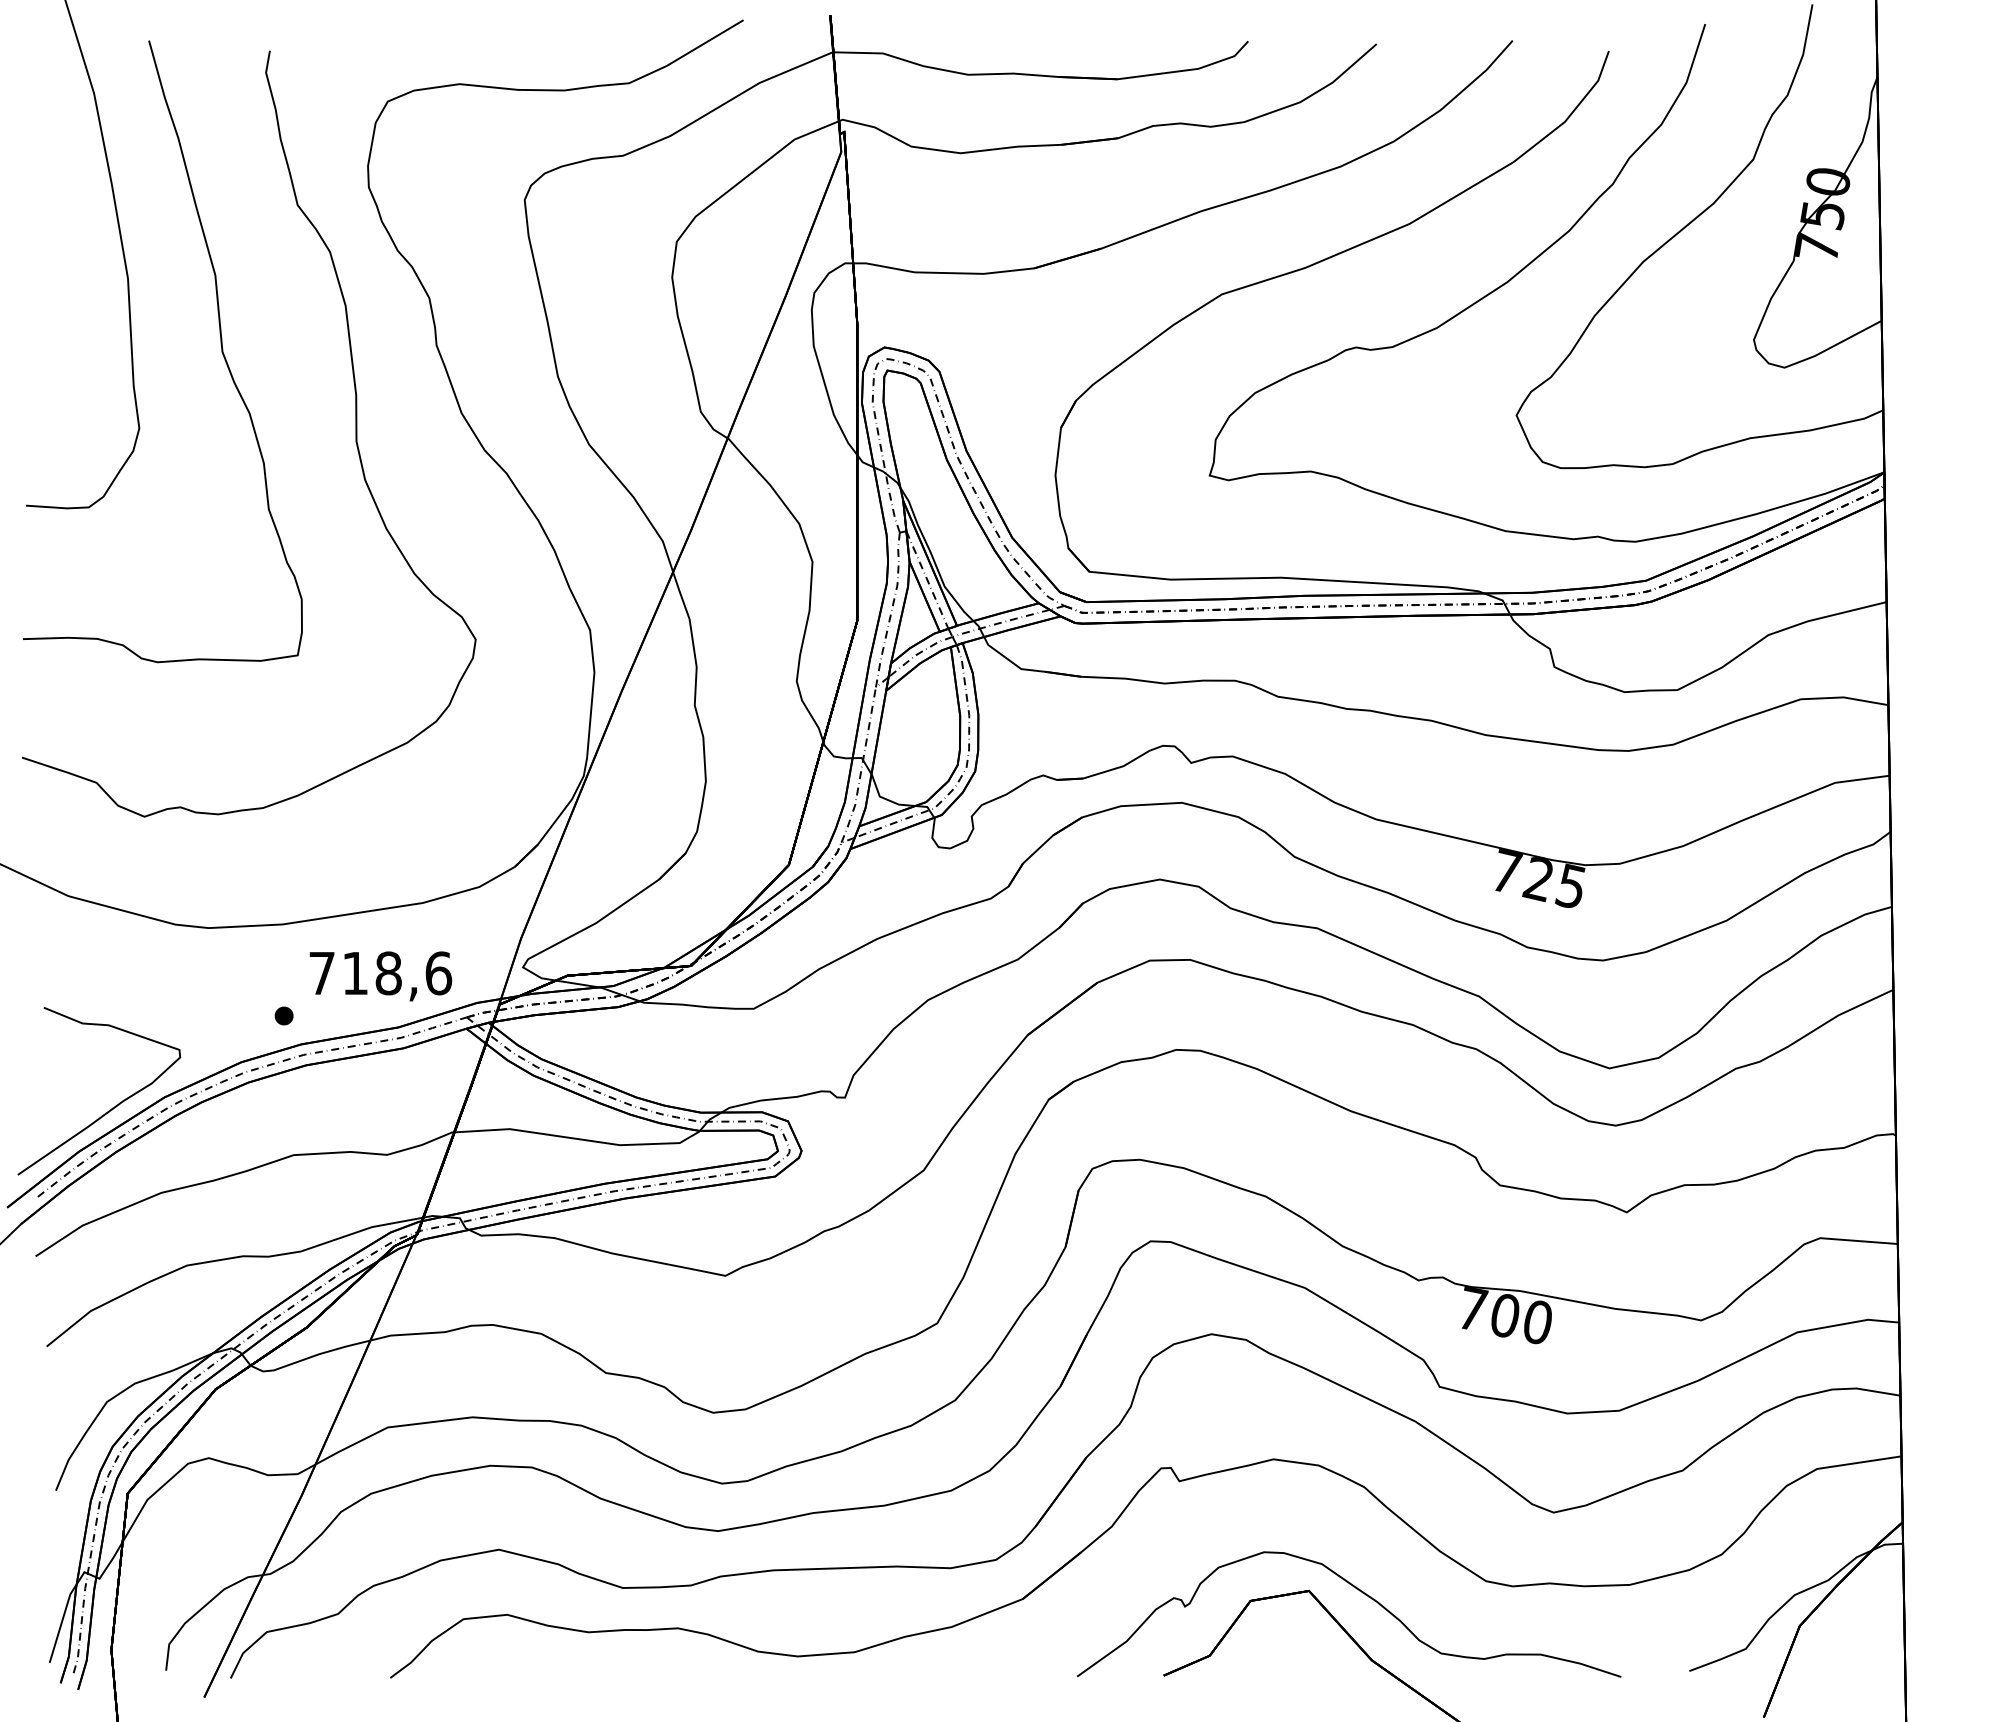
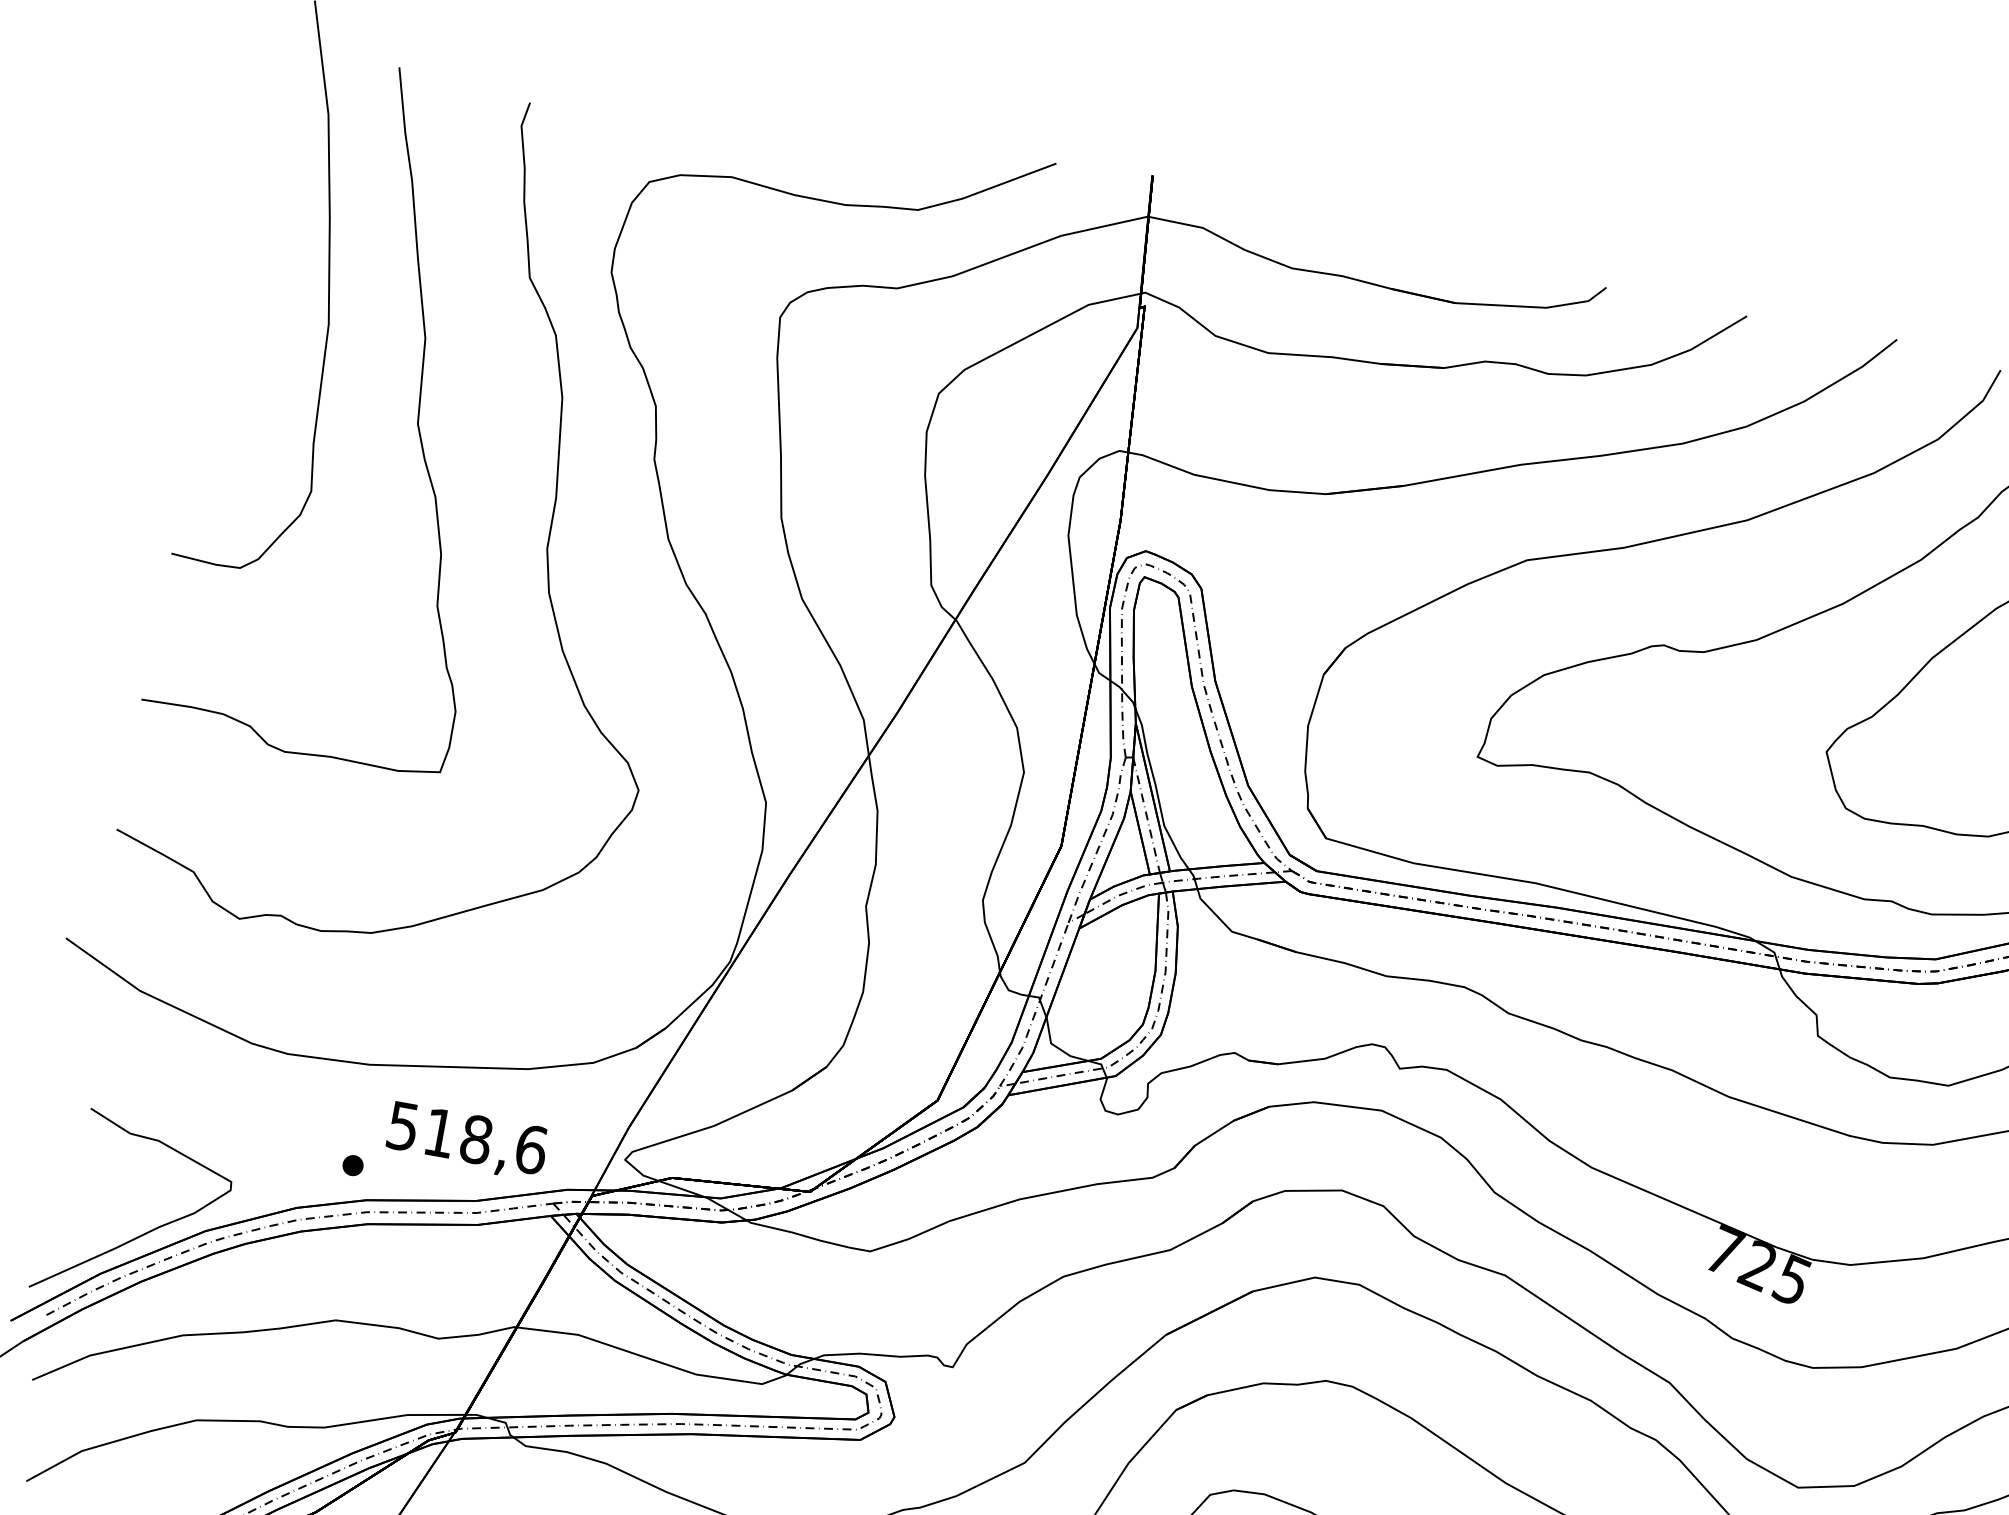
text: (321, 973) -> (402, 1126), 718,6 -> 518,6

